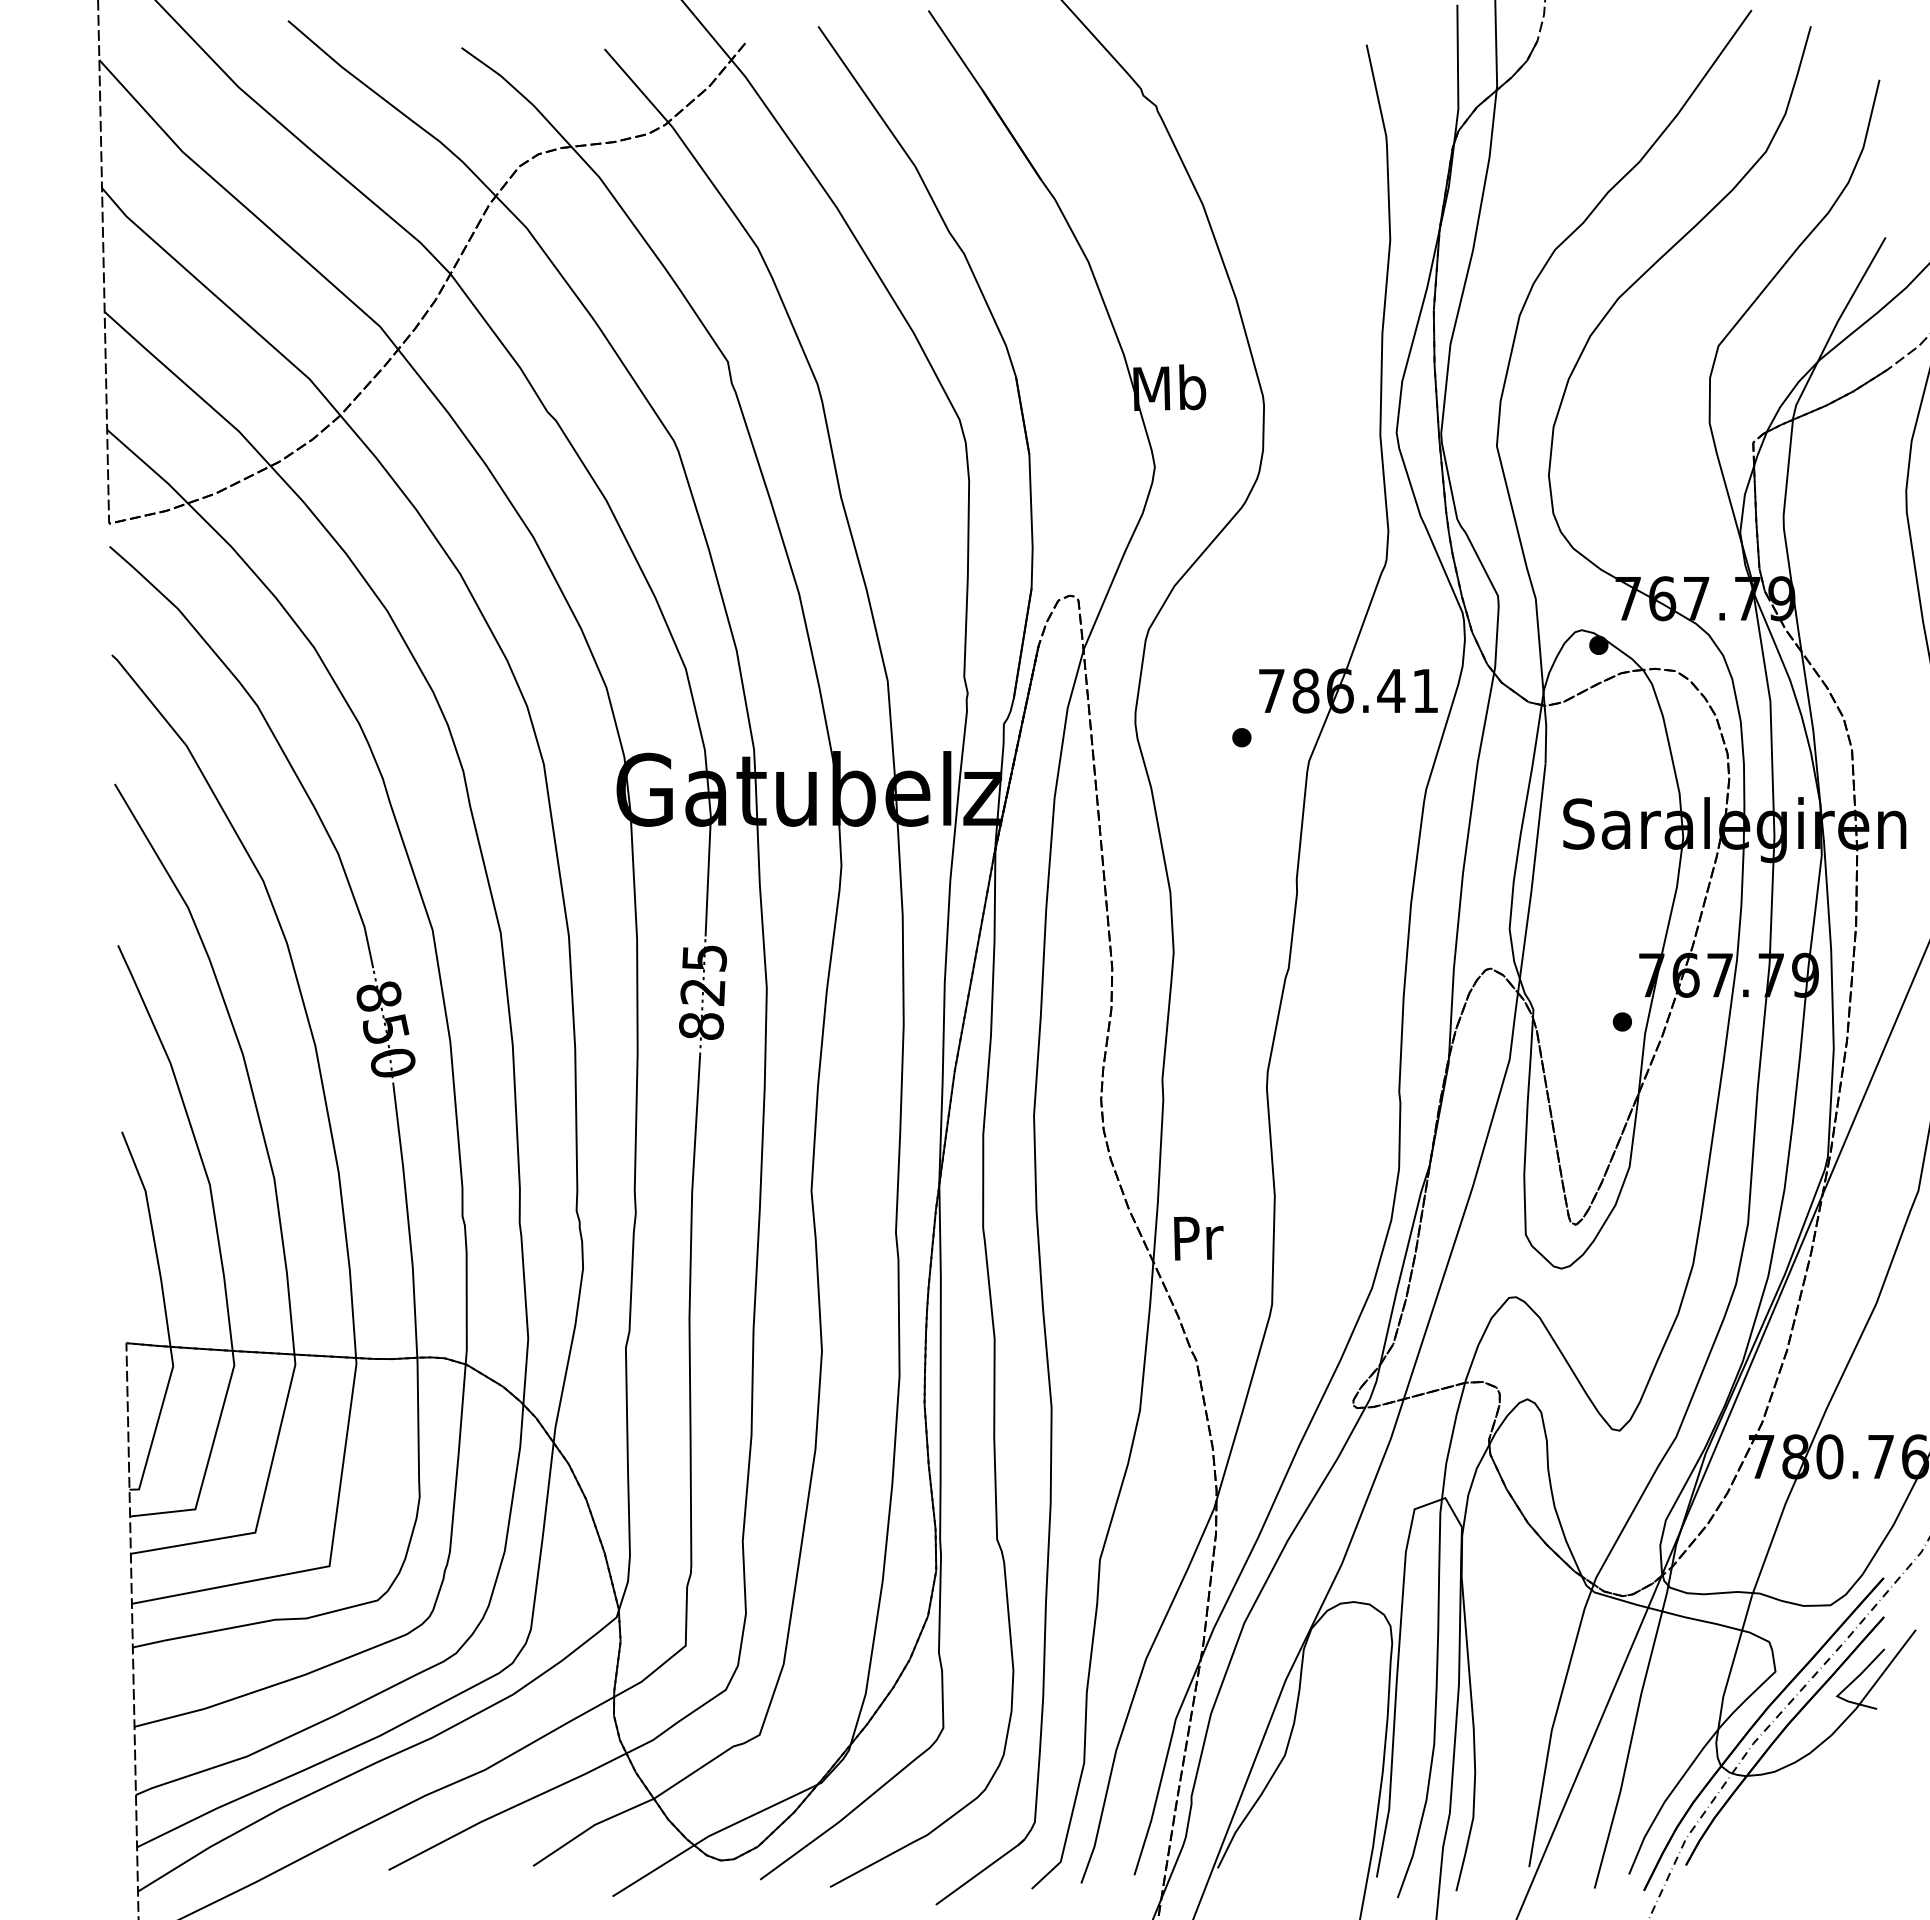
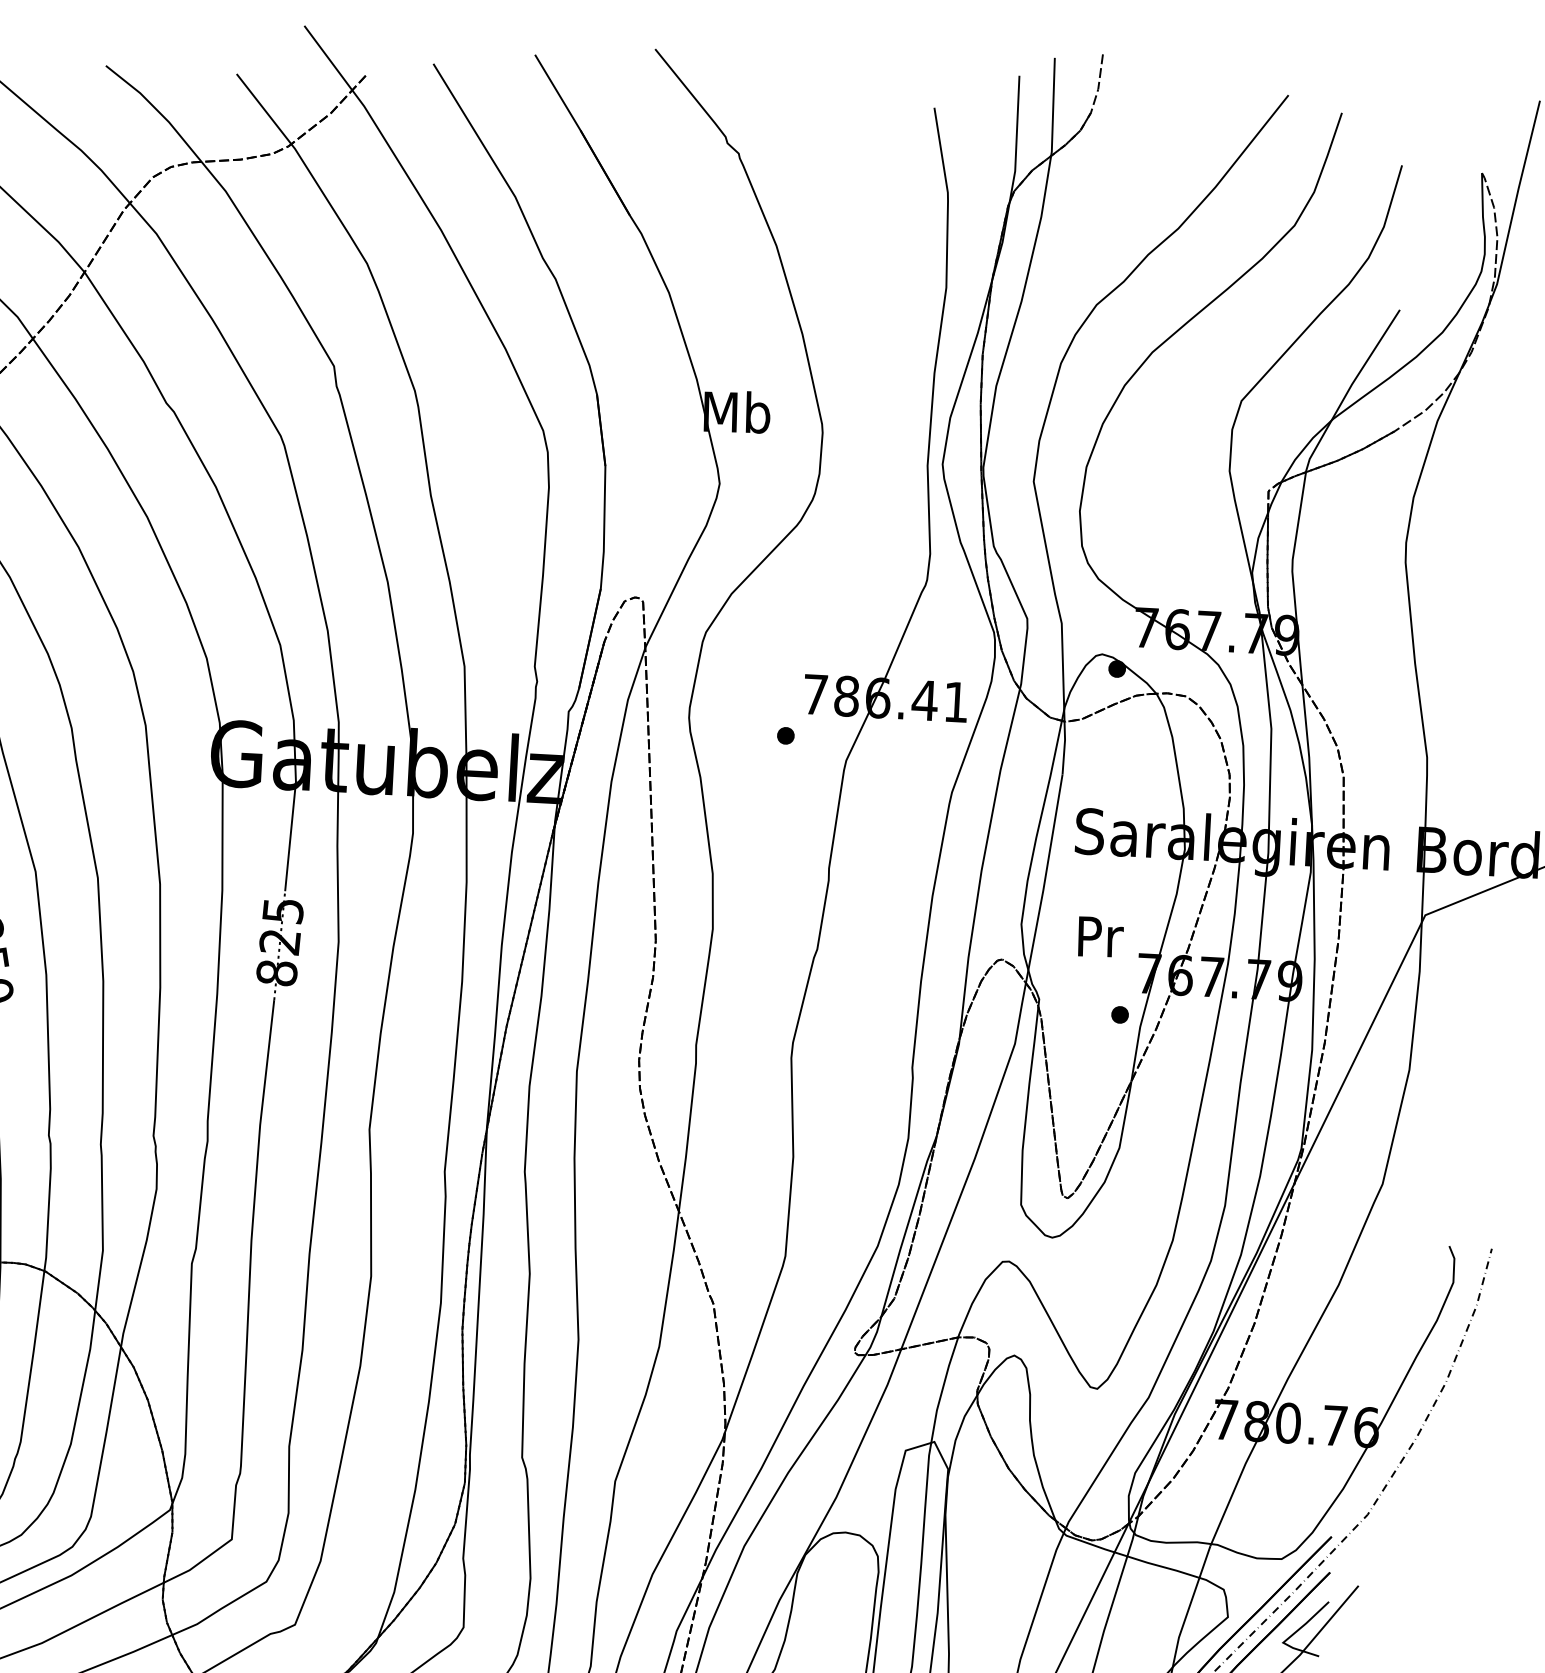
text: (1198, 1238) -> (1100, 937), moved

